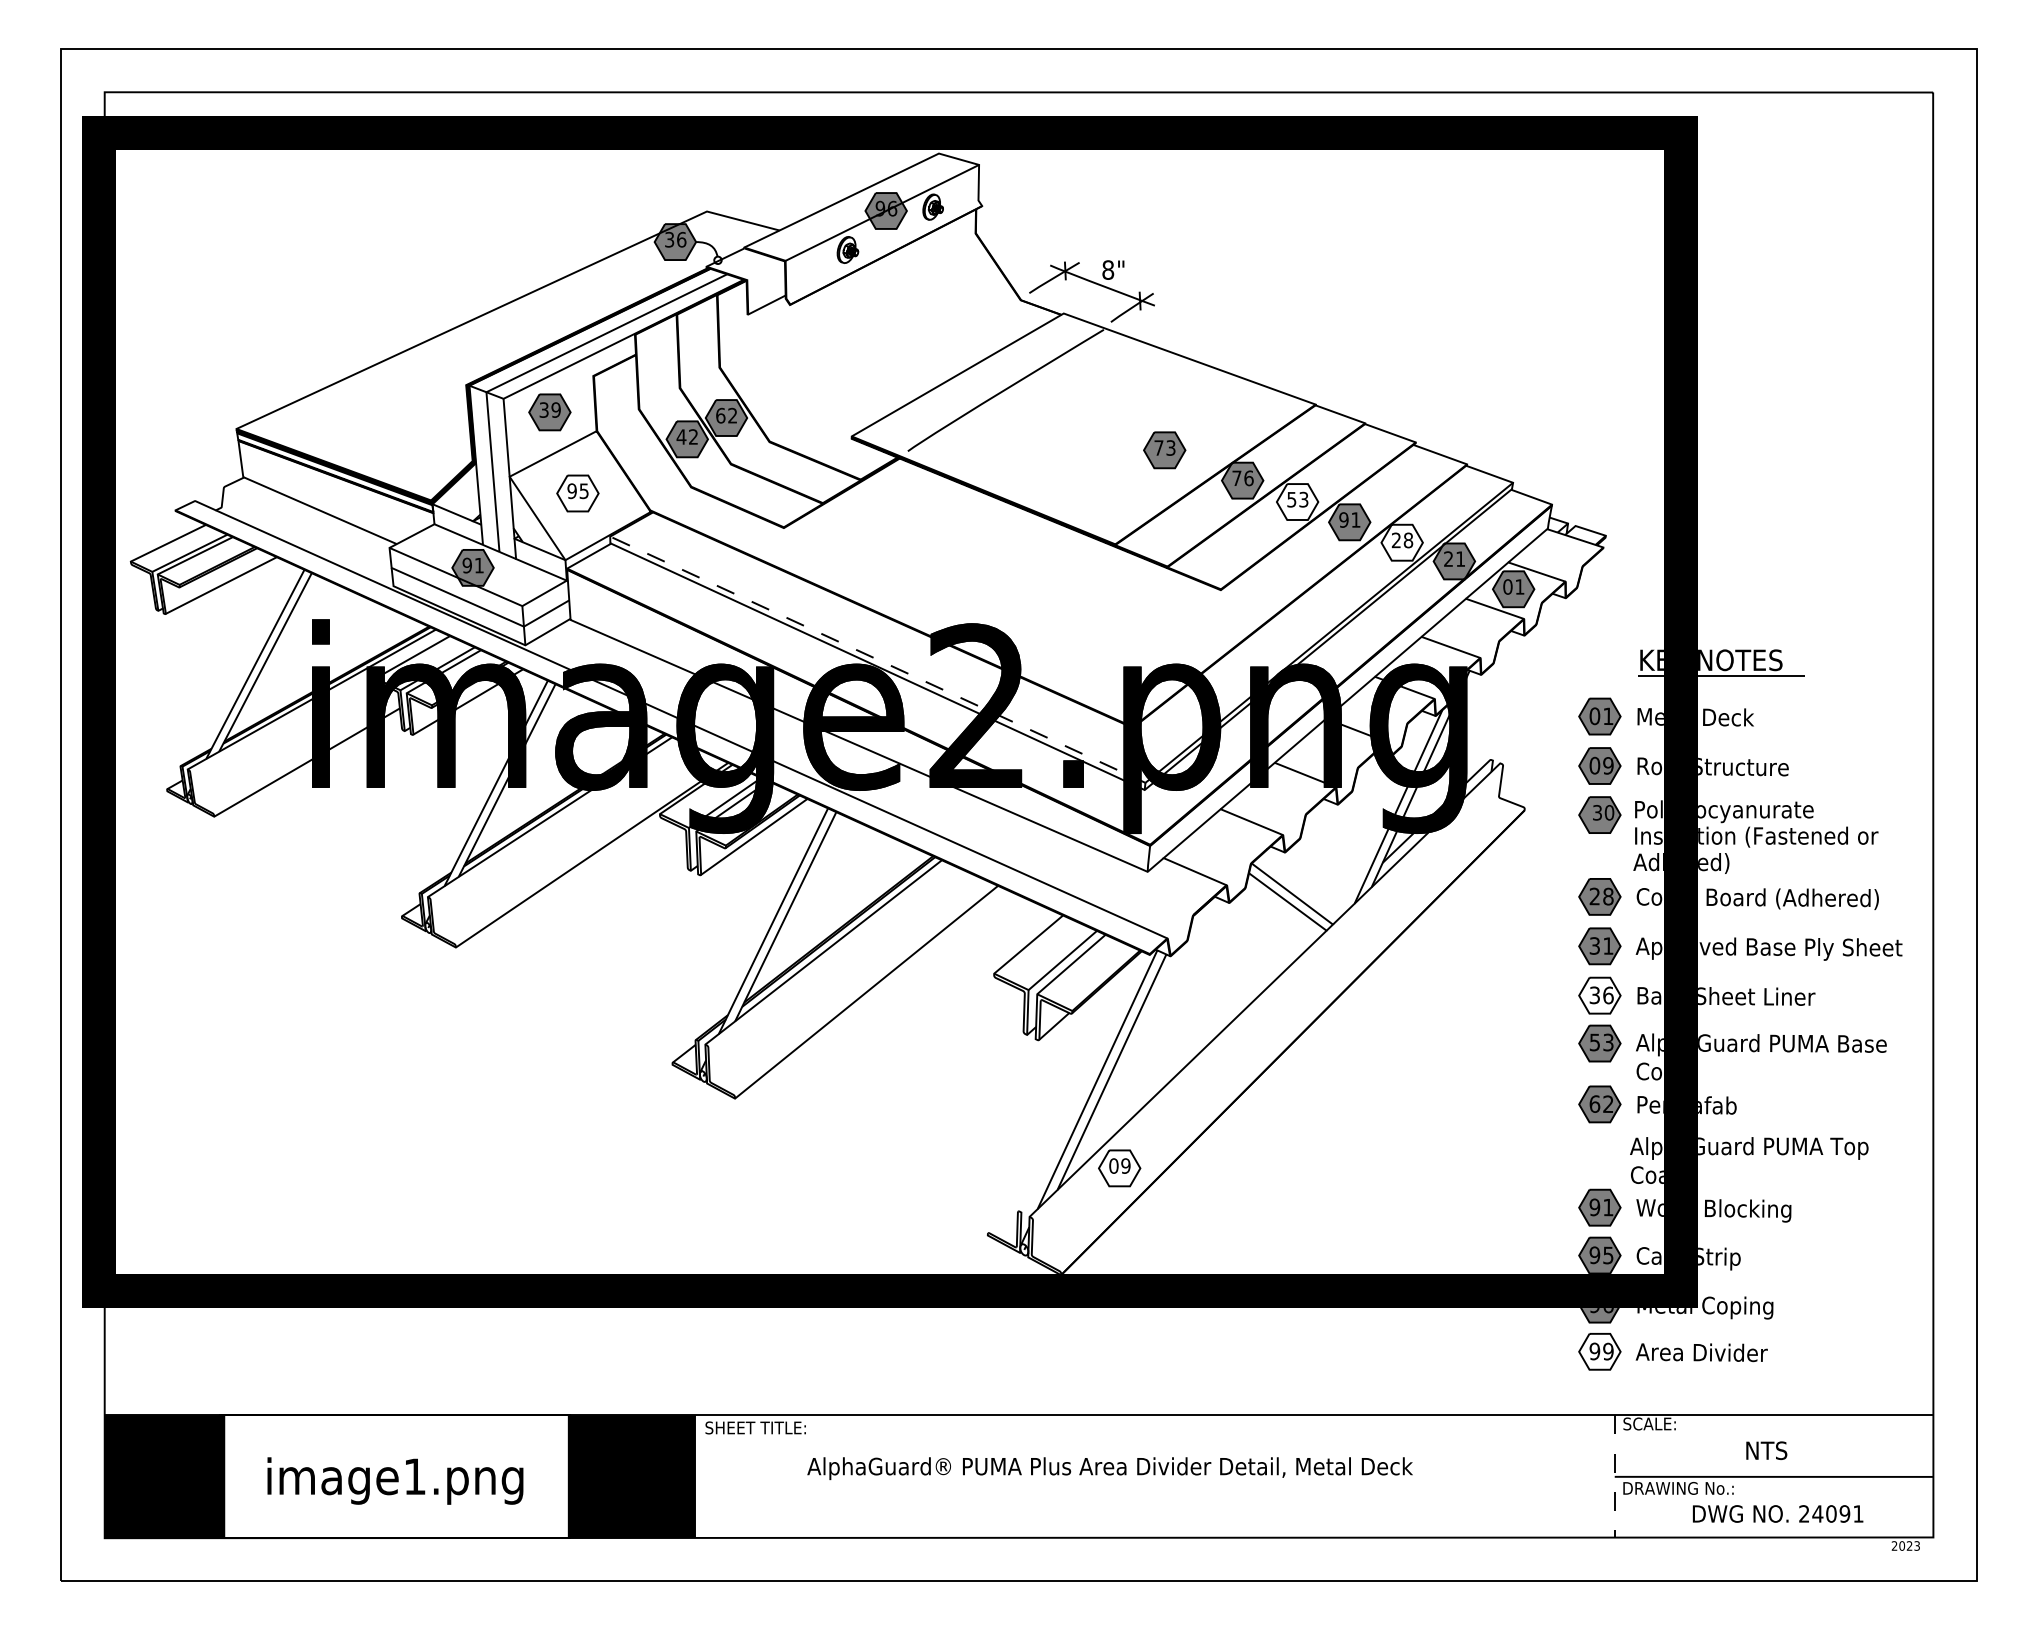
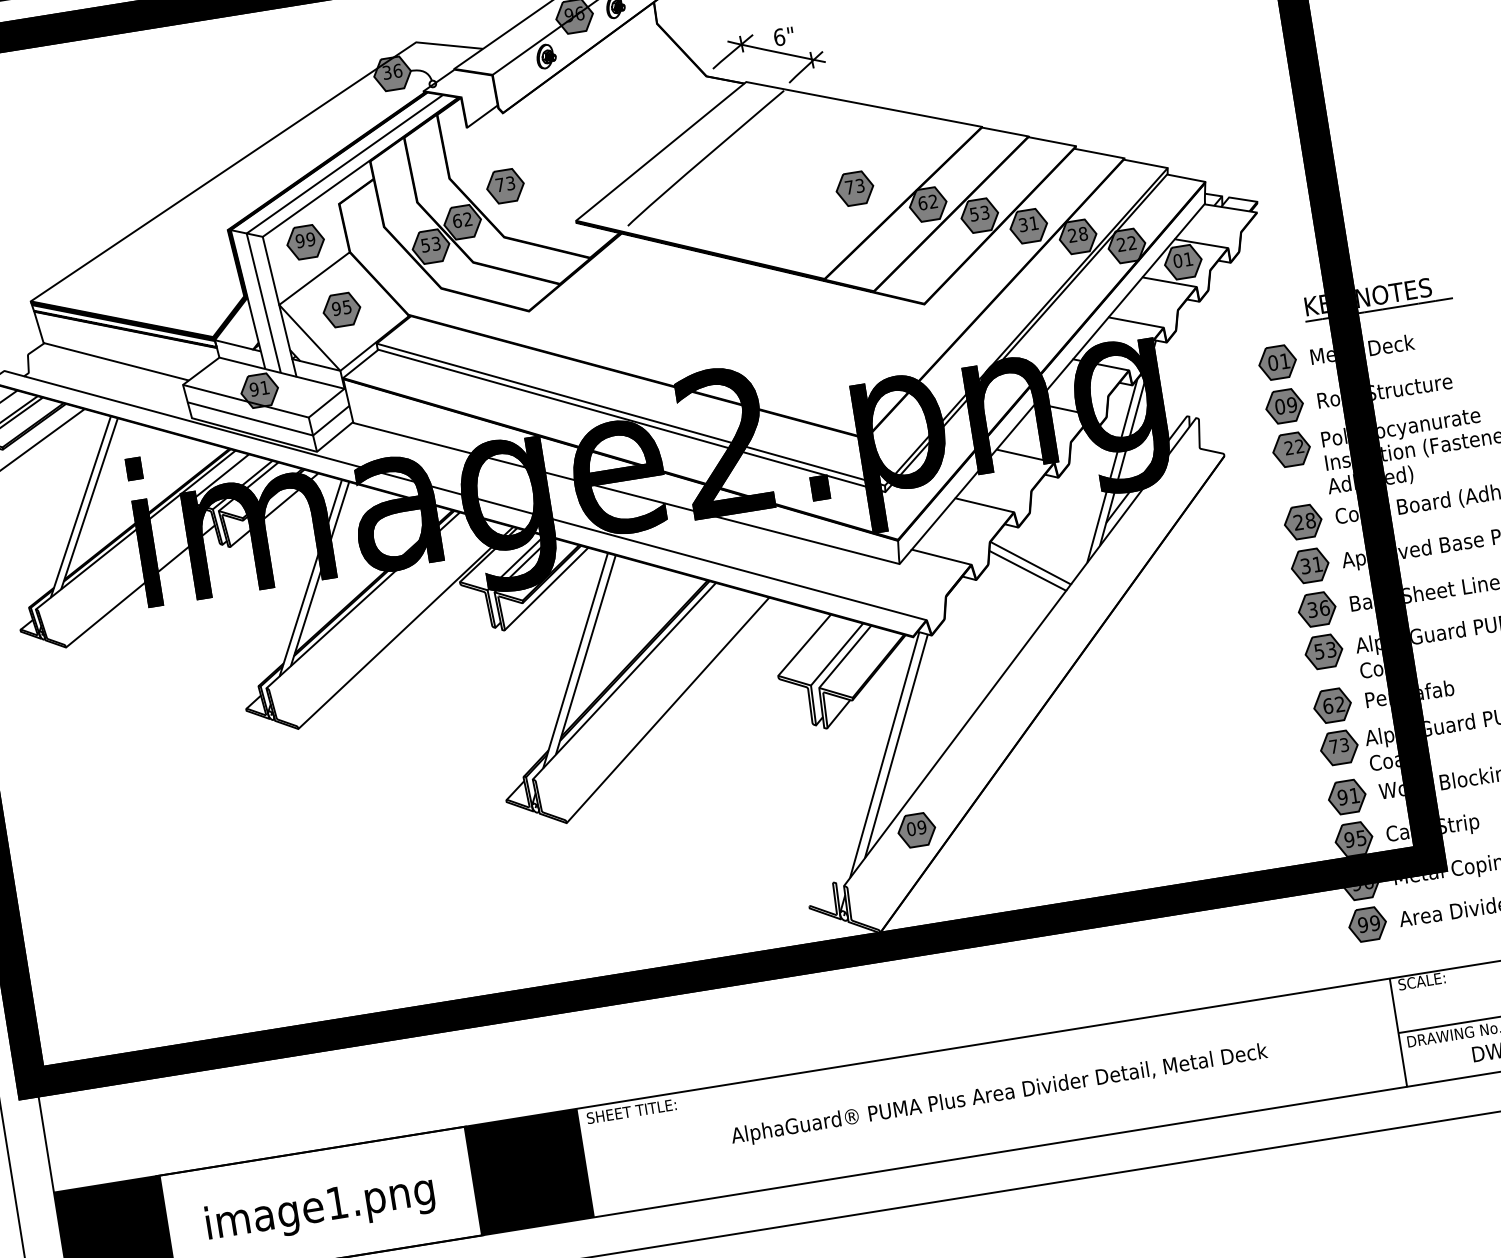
text: (1108, 269) -> (779, 36), 8" -> 6"
part: (779, 385) -> (504, 185), added
text: (543, 409) -> (299, 240), 39 -> 99
text: (686, 436) -> (429, 244), 42 -> 53
text: (1242, 478) -> (927, 202), 76 -> 62
fill: (577, 493) -> (341, 310), added
fill: (1297, 502) -> (979, 216), added
text: (1343, 519) -> (1022, 224), 91 -> 31
fill: (1401, 542) -> (1077, 236), added
text: (1460, 558) -> (1131, 242), 21 -> 22
line: (881, 661) -> (634, 415), dashed -> solid
text: (1603, 812) -> (1294, 446), 30 -> 22
fill: (1599, 995) -> (1316, 609), added
part: (1599, 1151) -> (1338, 747), added
fill: (1119, 1168) -> (916, 830), added
fill: (1599, 1351) -> (1367, 924), added
text: (1109, 1468) -> (998, 1094), moved
line: (1614, 1477) -> (1398, 1033), dashed -> solid

